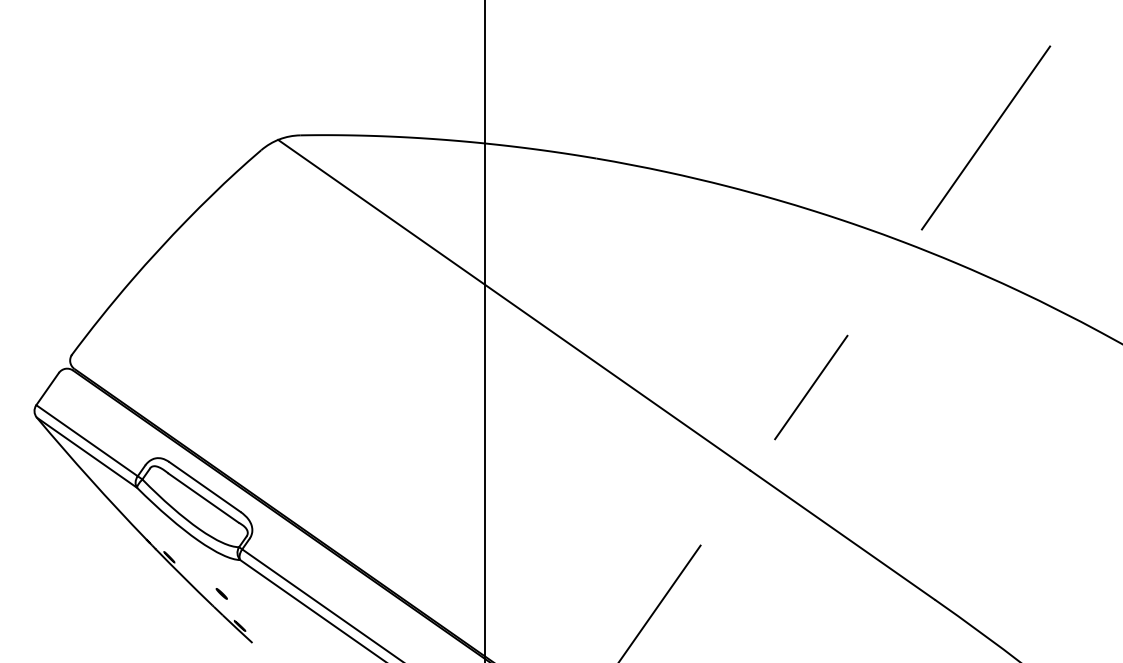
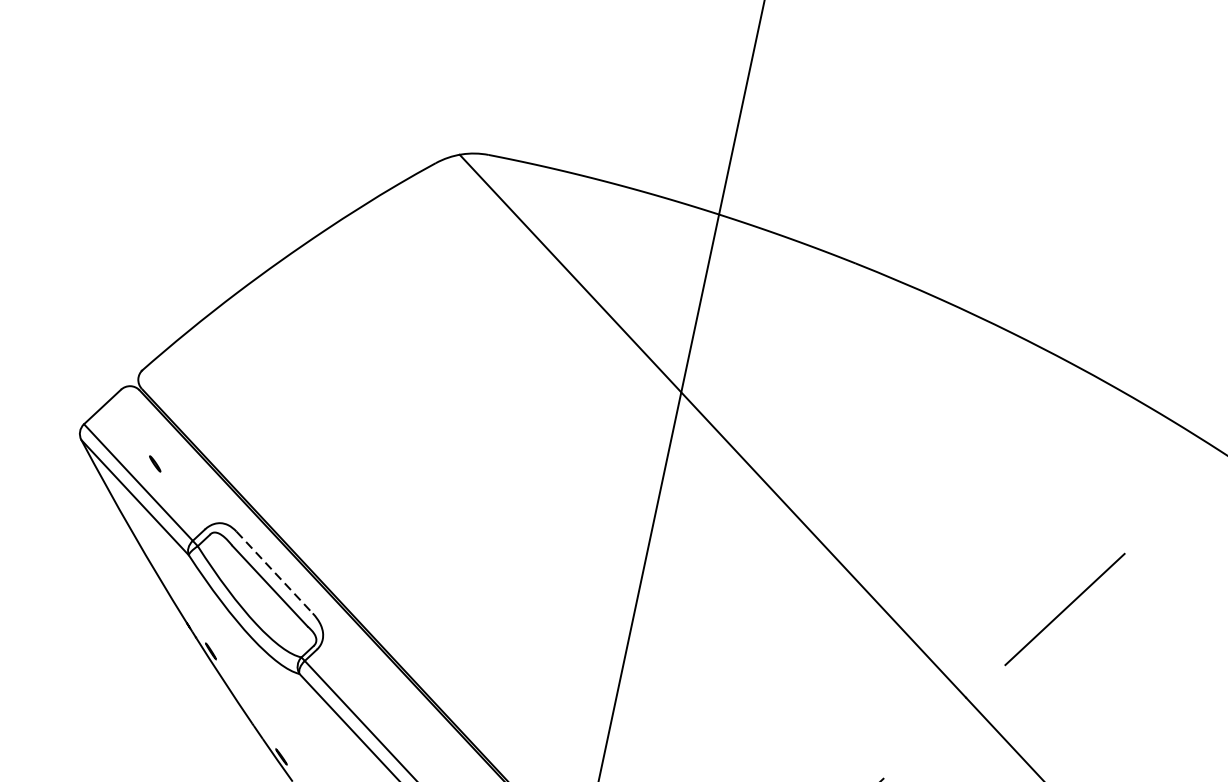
line: (205, 487) -> (275, 573), solid -> dashed
part: (221, 593) -> (154, 463), moved

